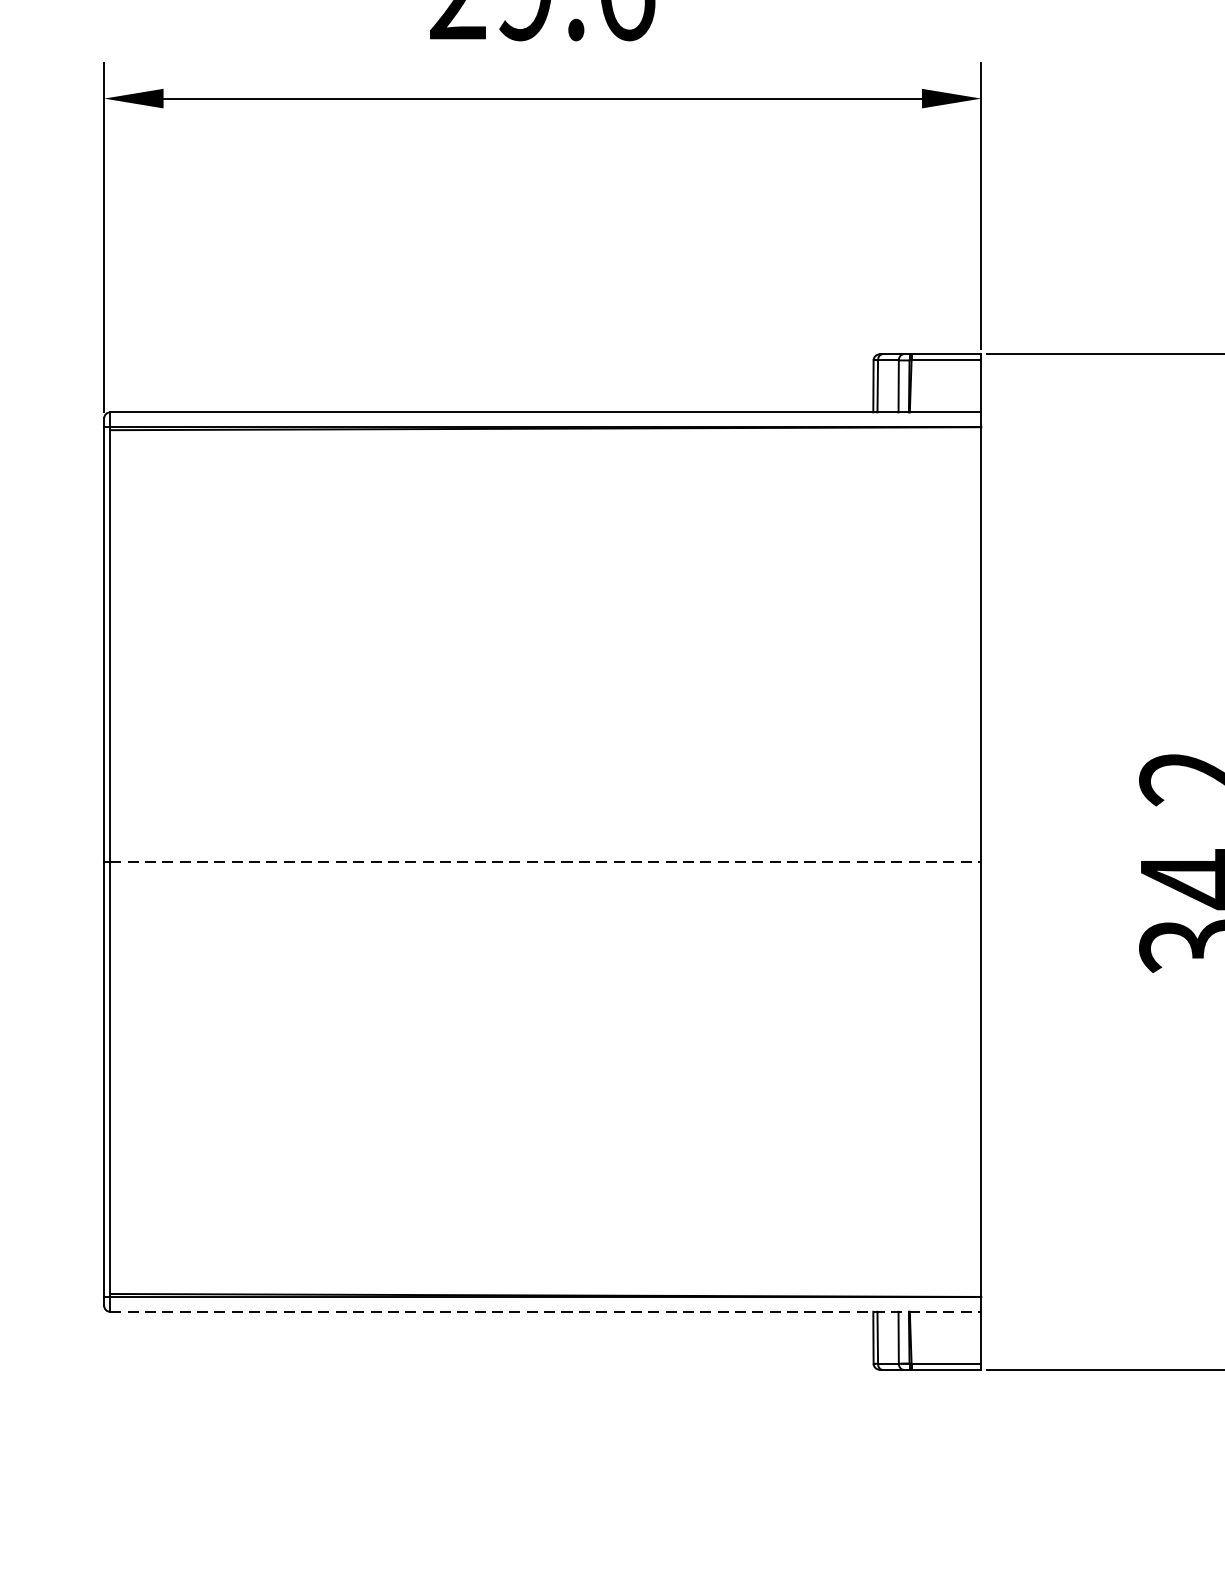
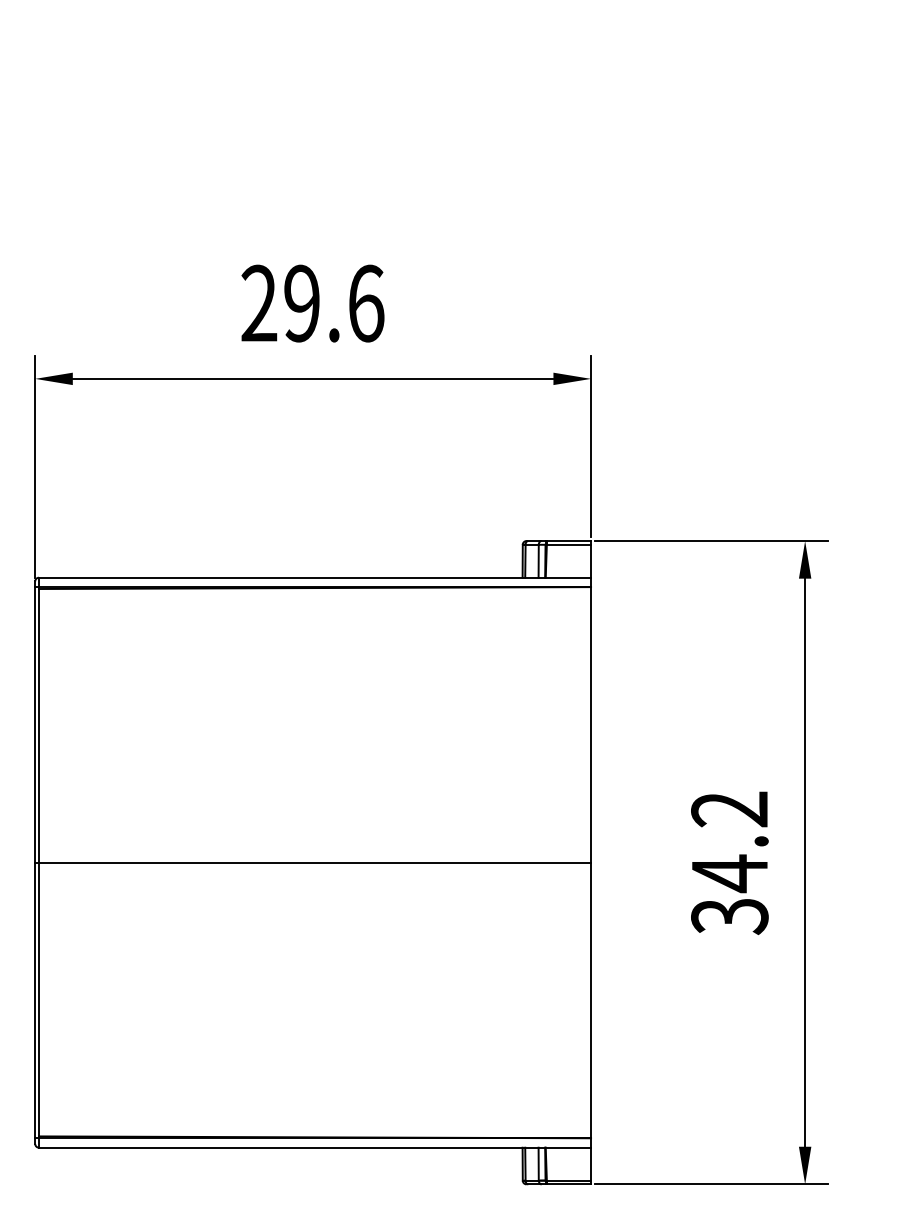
line: (546, 861) -> (315, 862), dashed -> solid
line: (546, 1311) -> (315, 1147), dashed -> solid

